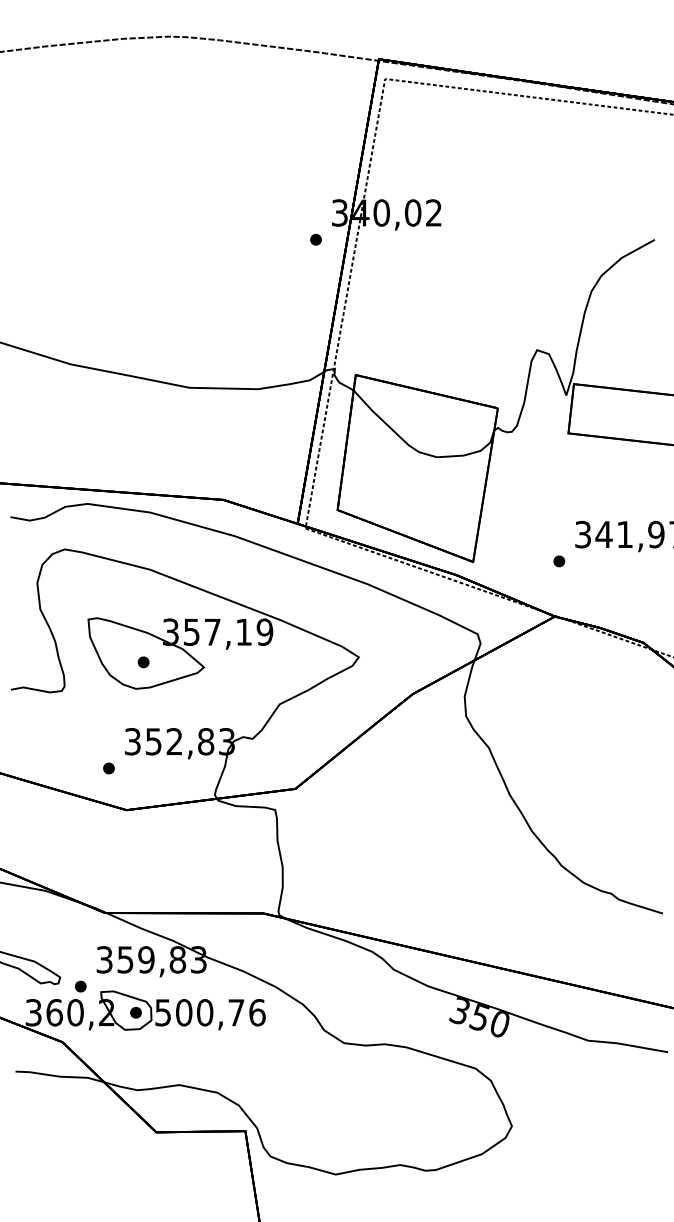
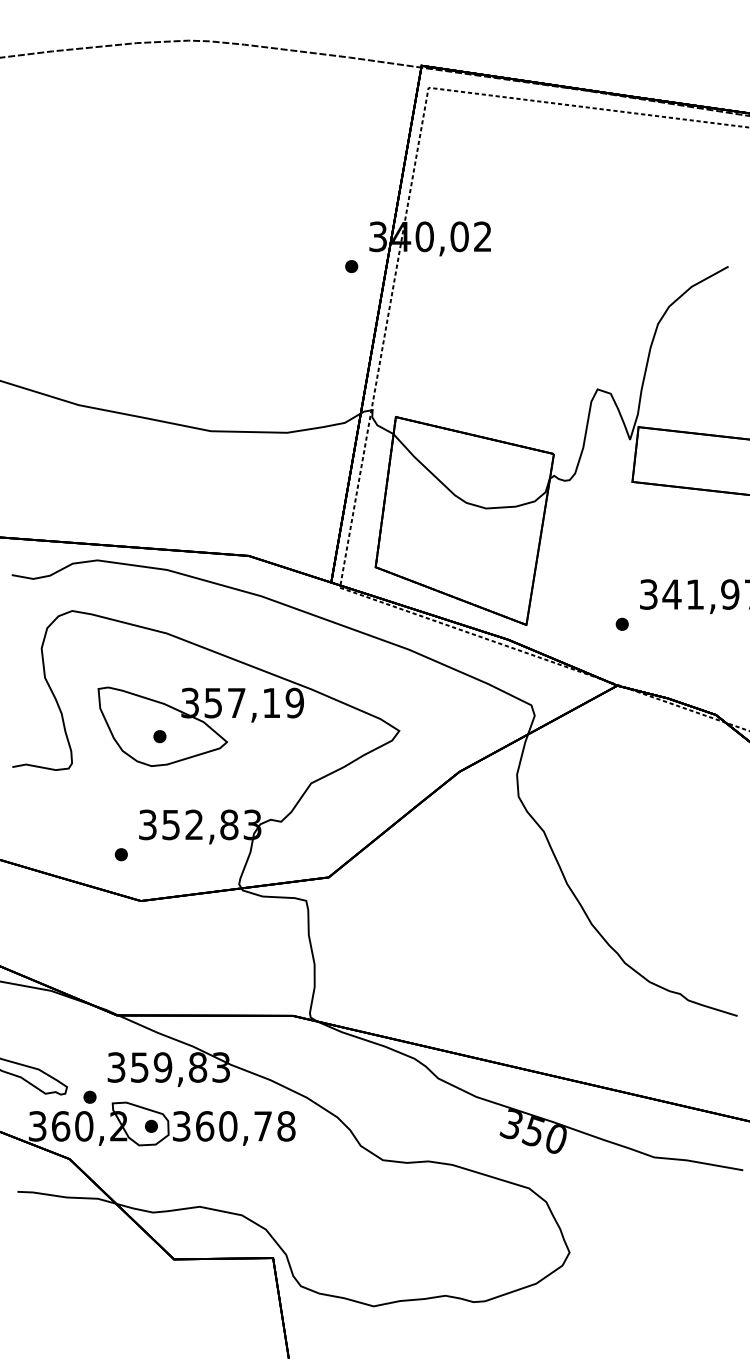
text: (210, 1012) -> (234, 1126), 500,76 -> 360,78

